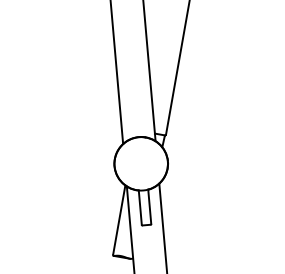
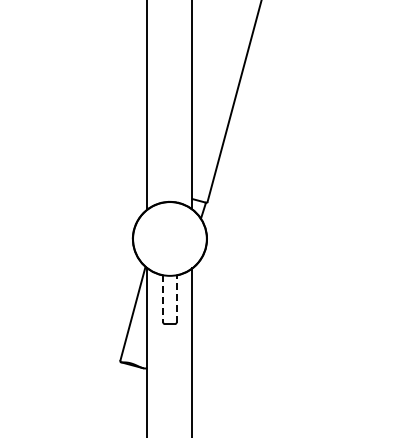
line: (140, 207) -> (163, 299), solid -> dashed
line: (149, 207) -> (176, 299), solid -> dashed

